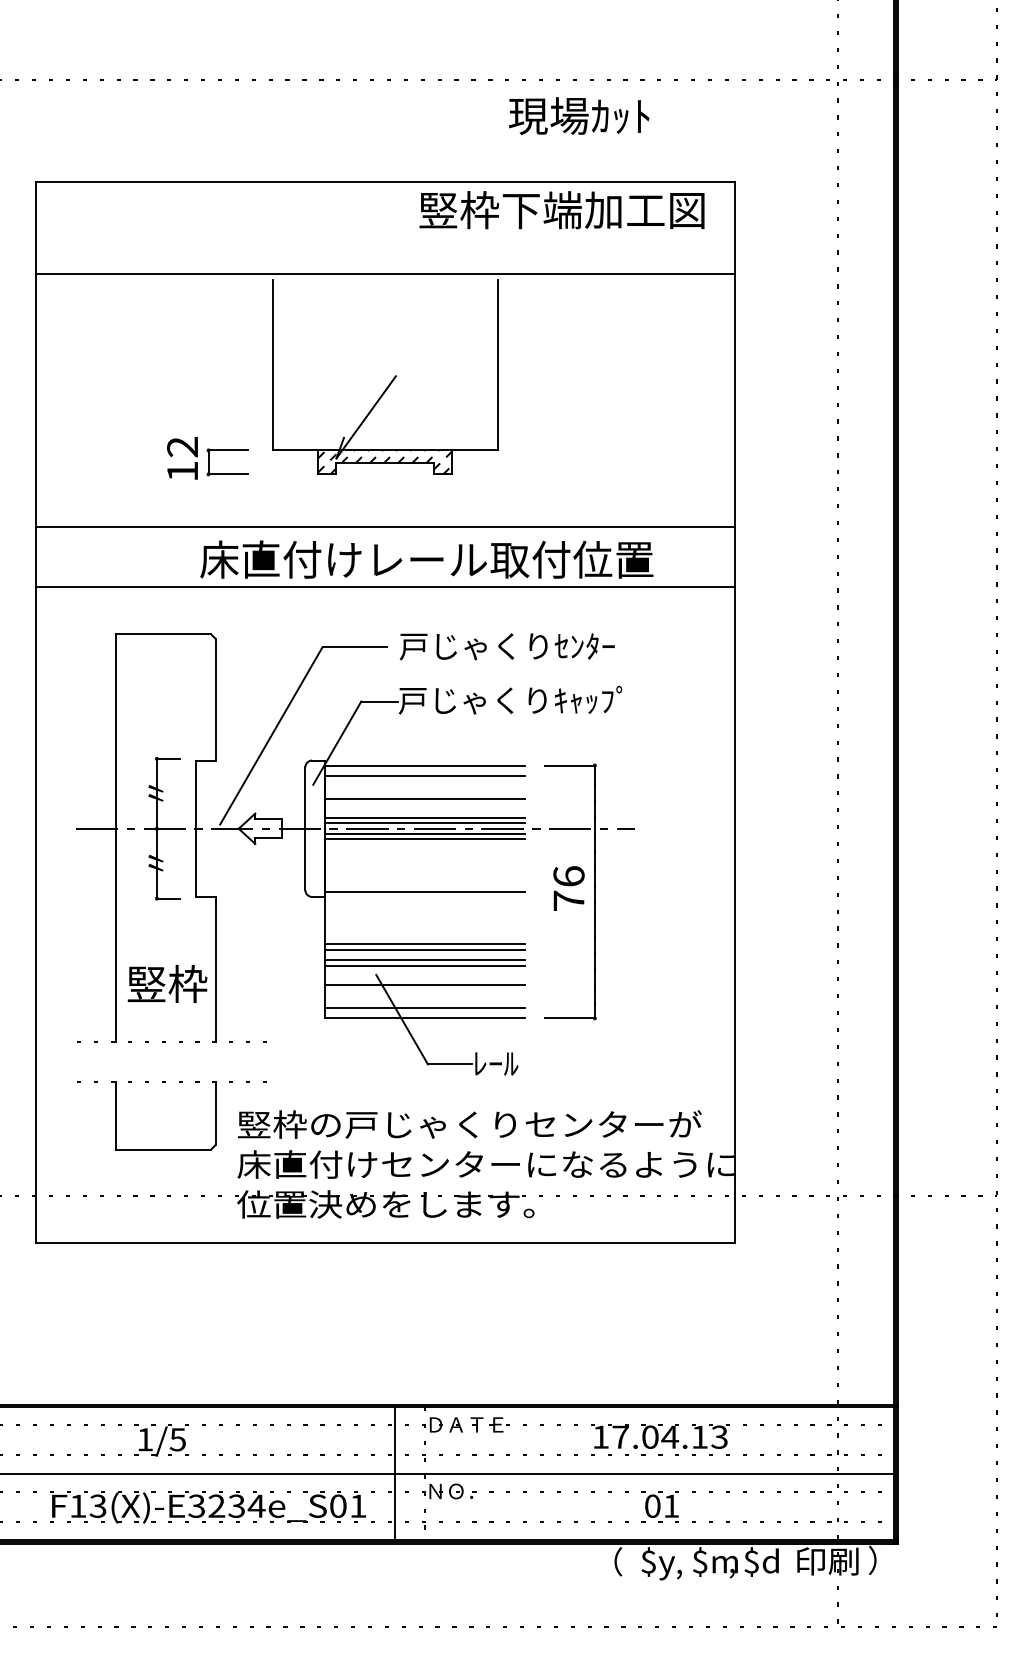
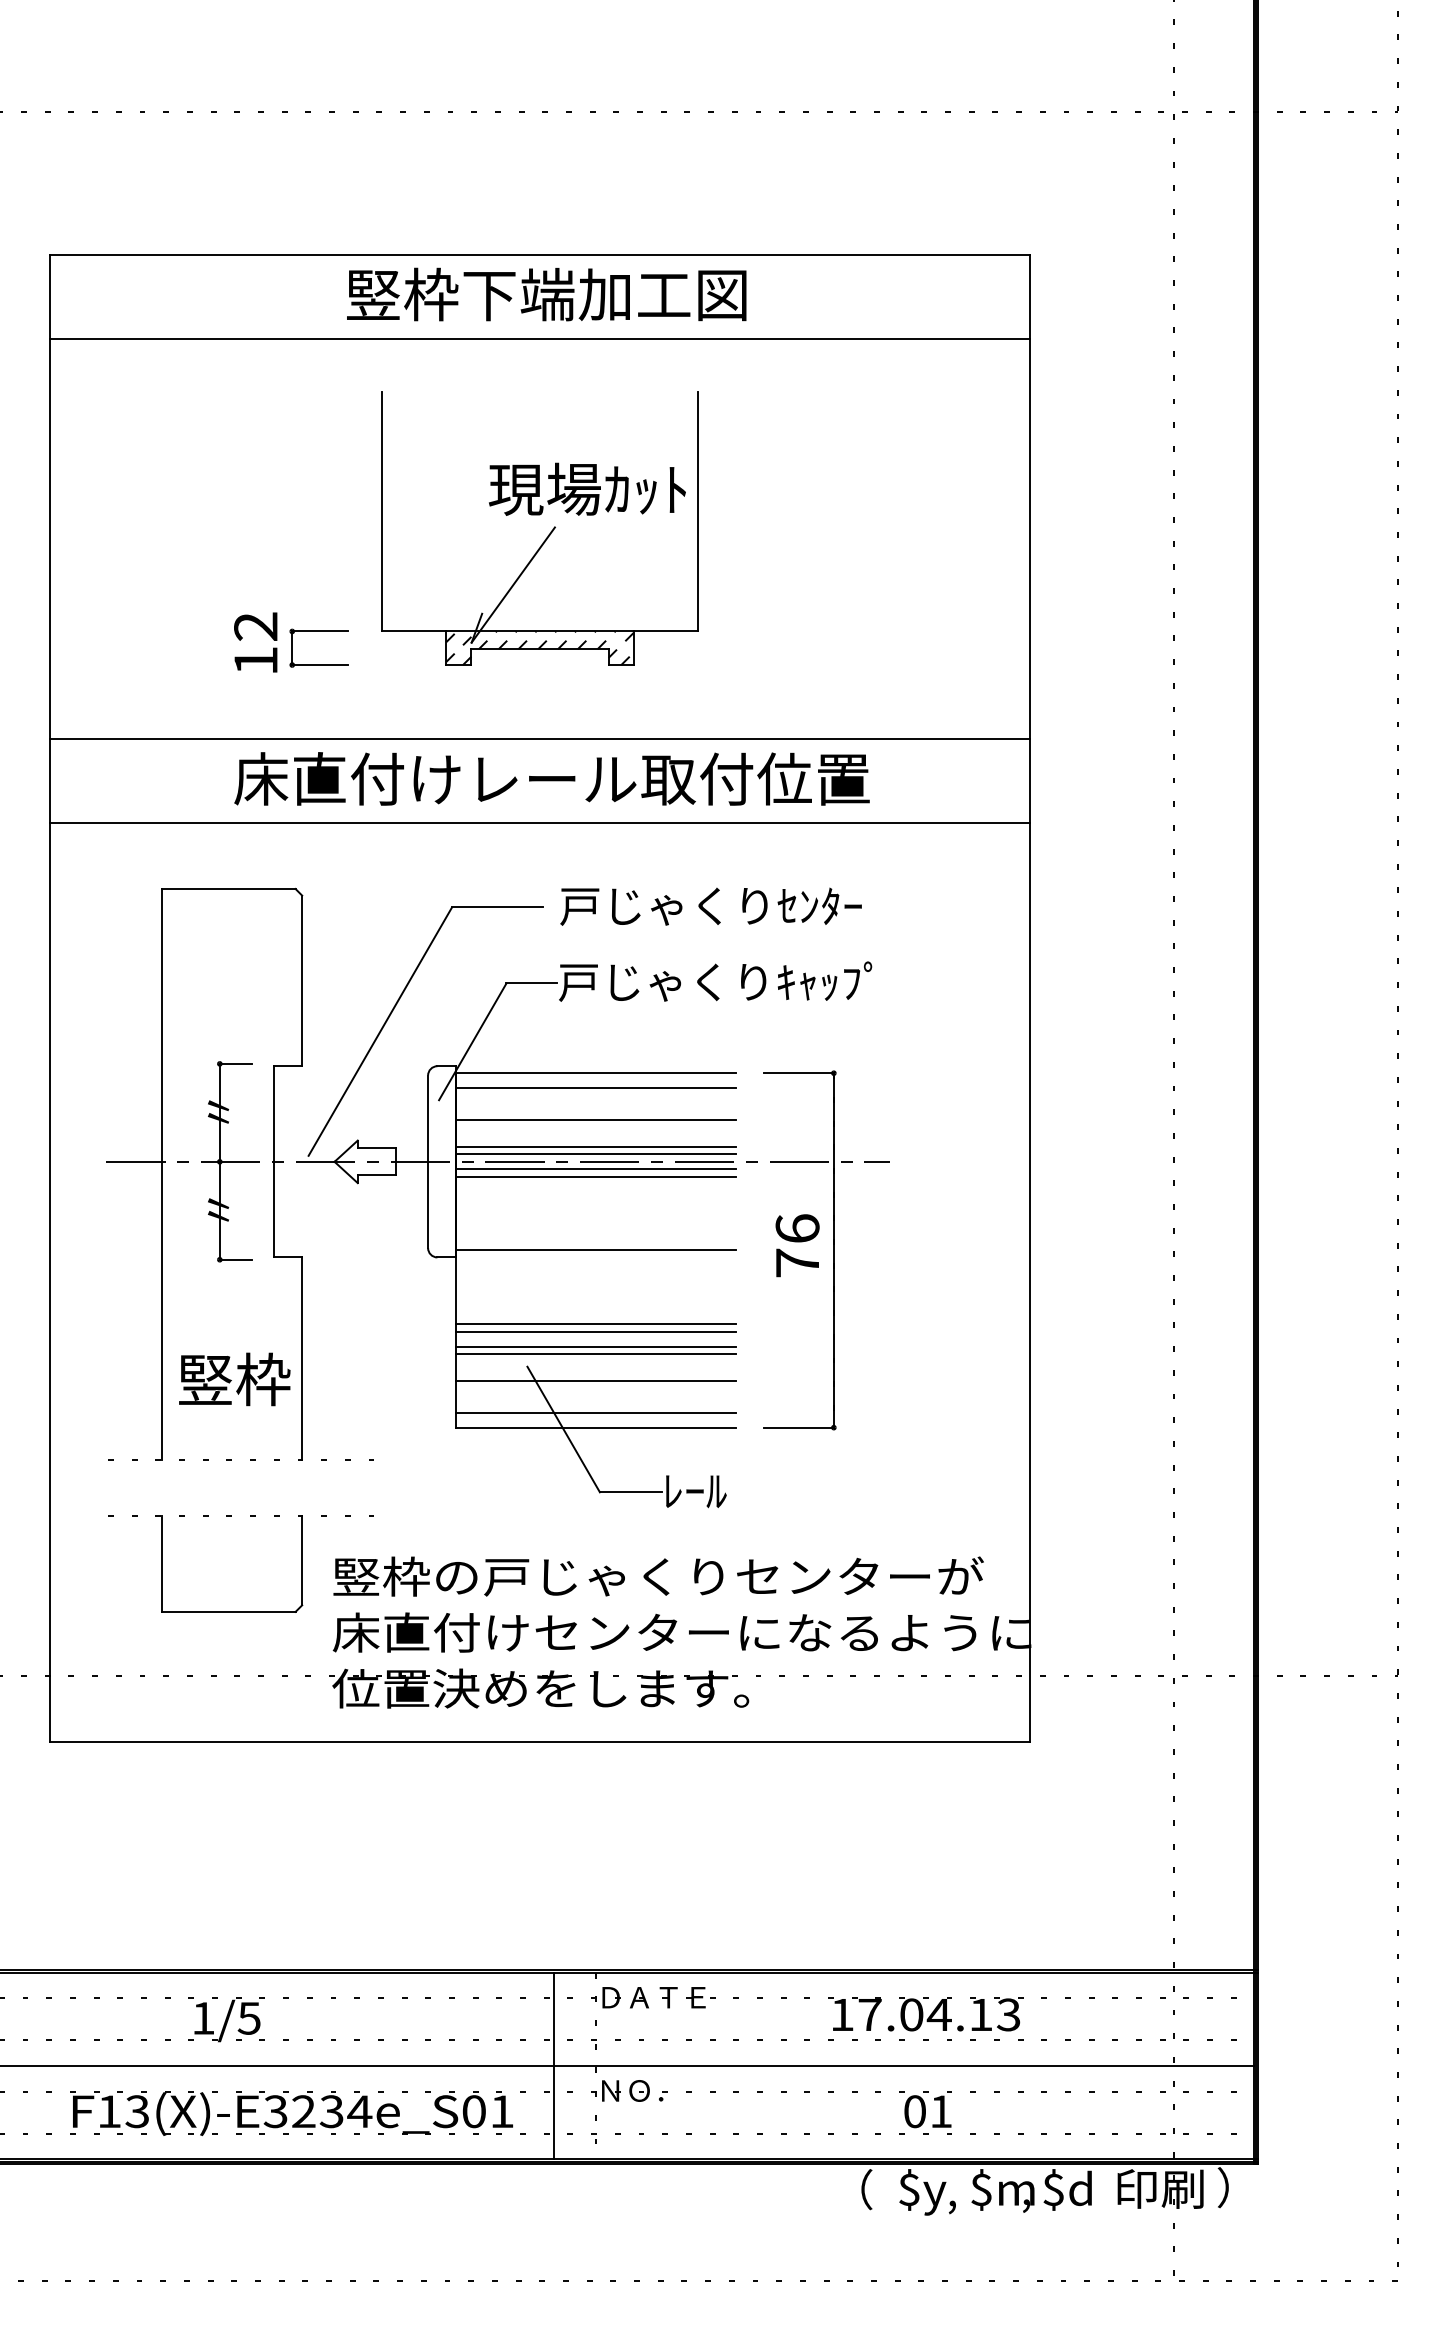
text: (578, 115) -> (586, 488), moved
text: (561, 210) -> (545, 295), moved
line: (384, 273) -> (538, 338), moved
text: (426, 559) -> (551, 778), moved

